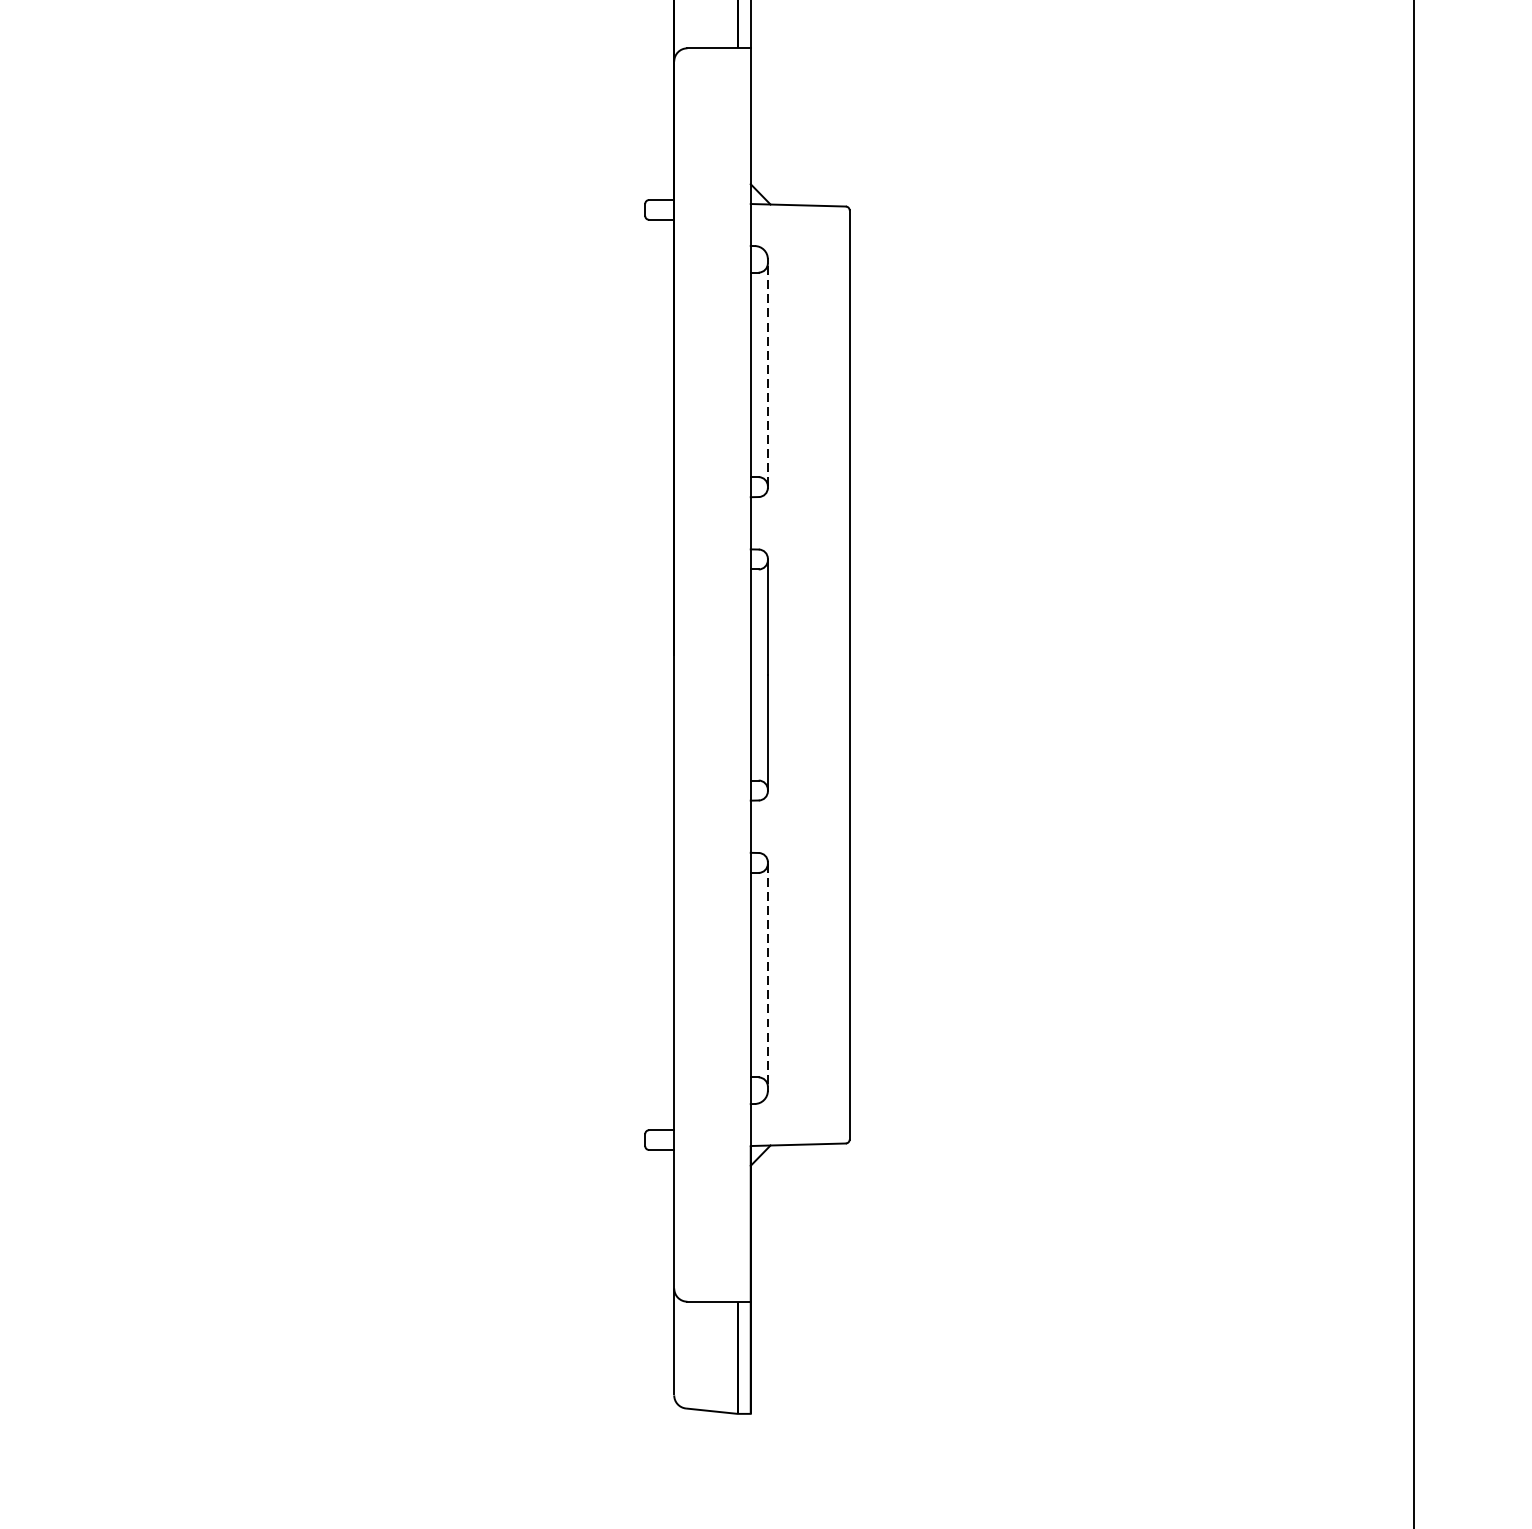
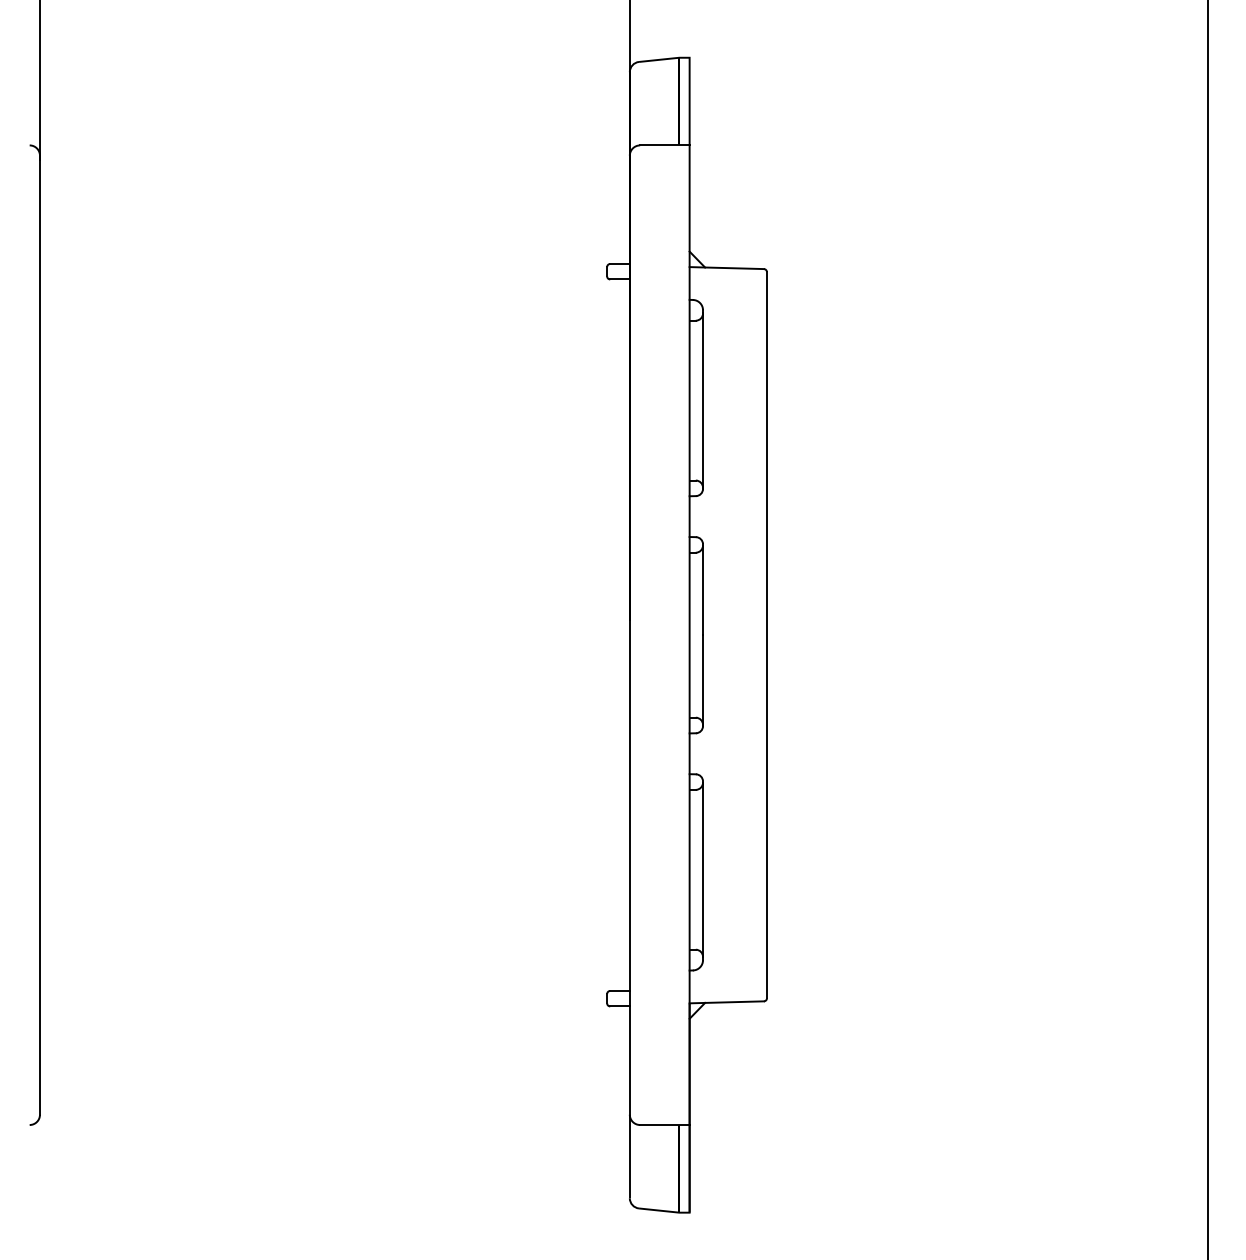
line: (768, 374) -> (703, 400), dashed -> solid
line: (768, 976) -> (703, 870), dashed -> solid

